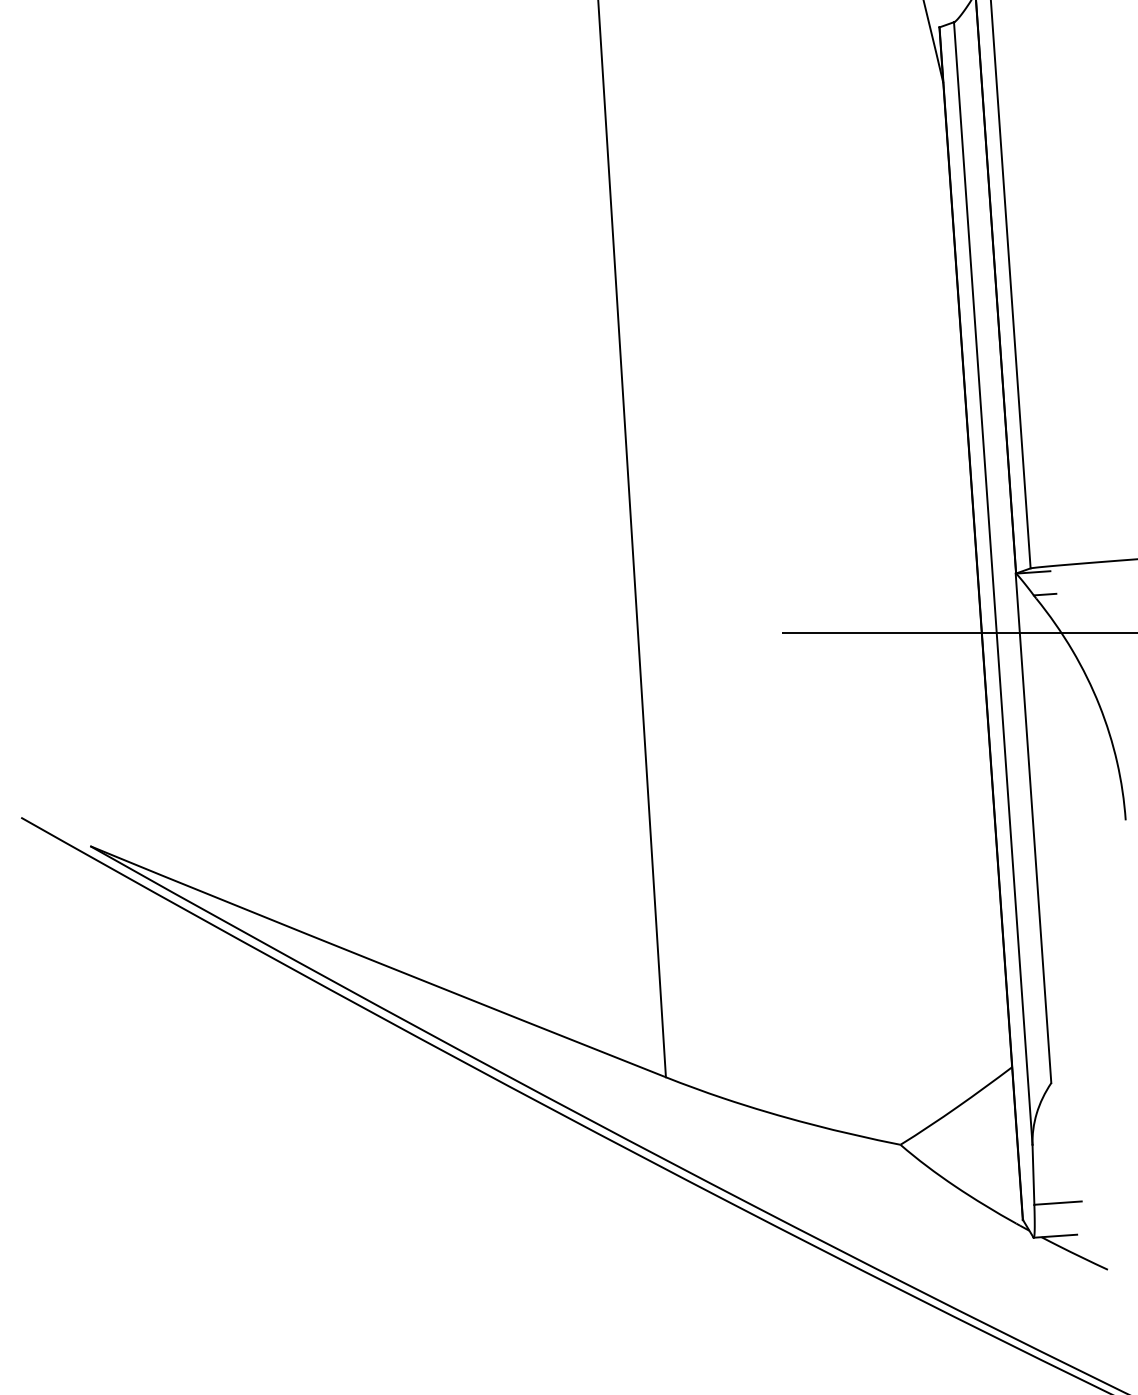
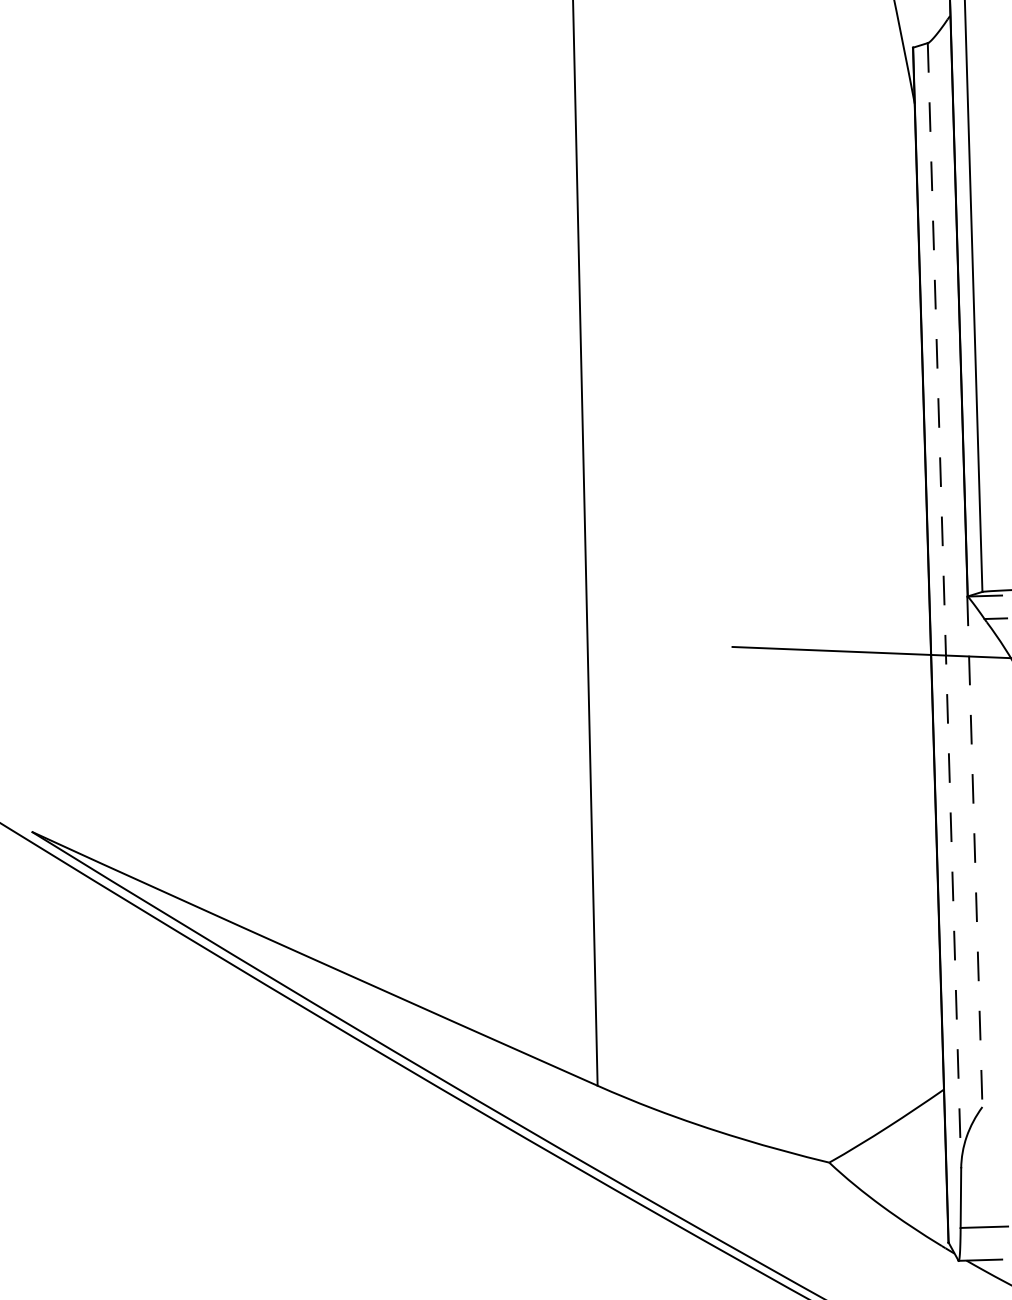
line: (993, 583) -> (944, 605), solid -> dashed
line: (1033, 828) -> (974, 851), solid -> dashed

